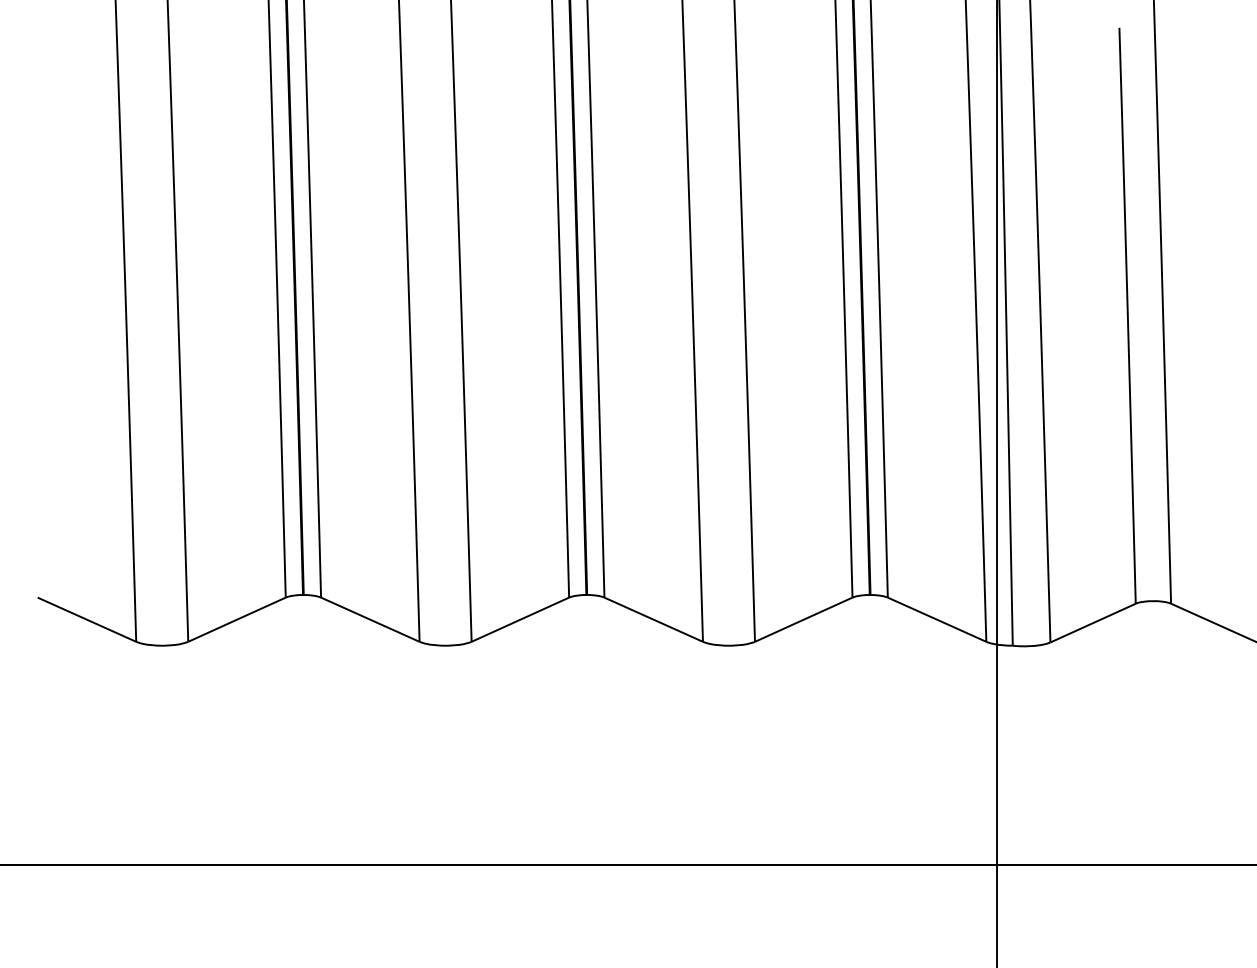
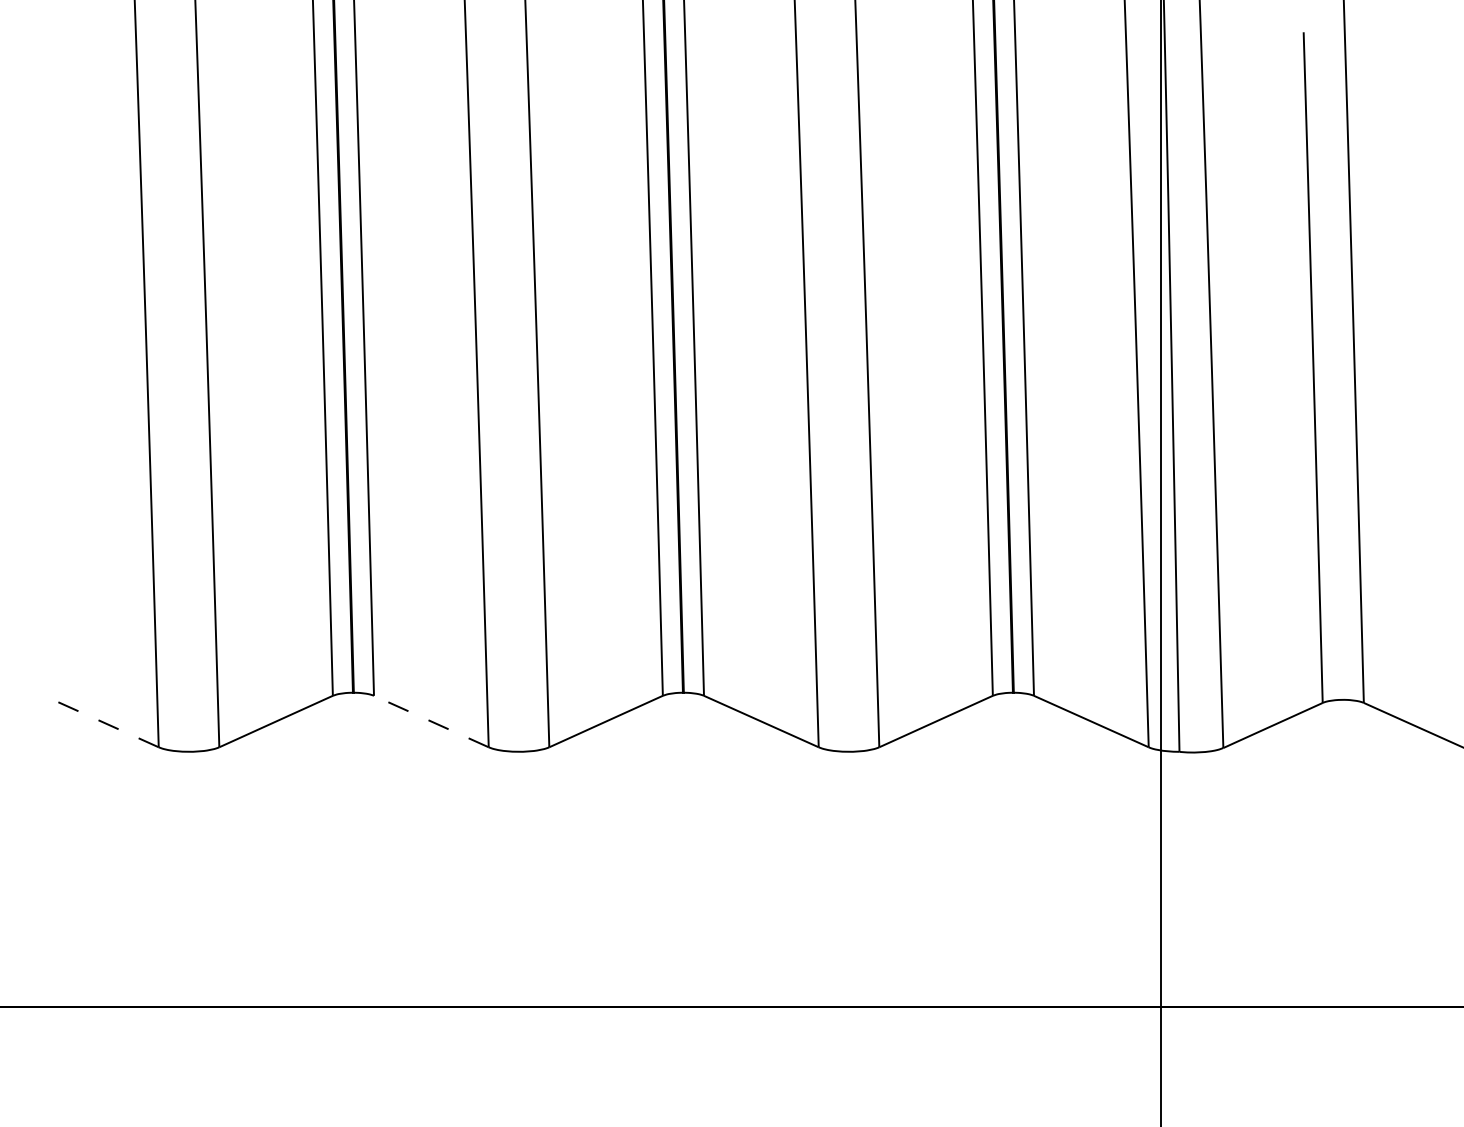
line: (86, 619) -> (100, 721), solid -> dashed
line: (370, 619) -> (431, 721), solid -> dashed

